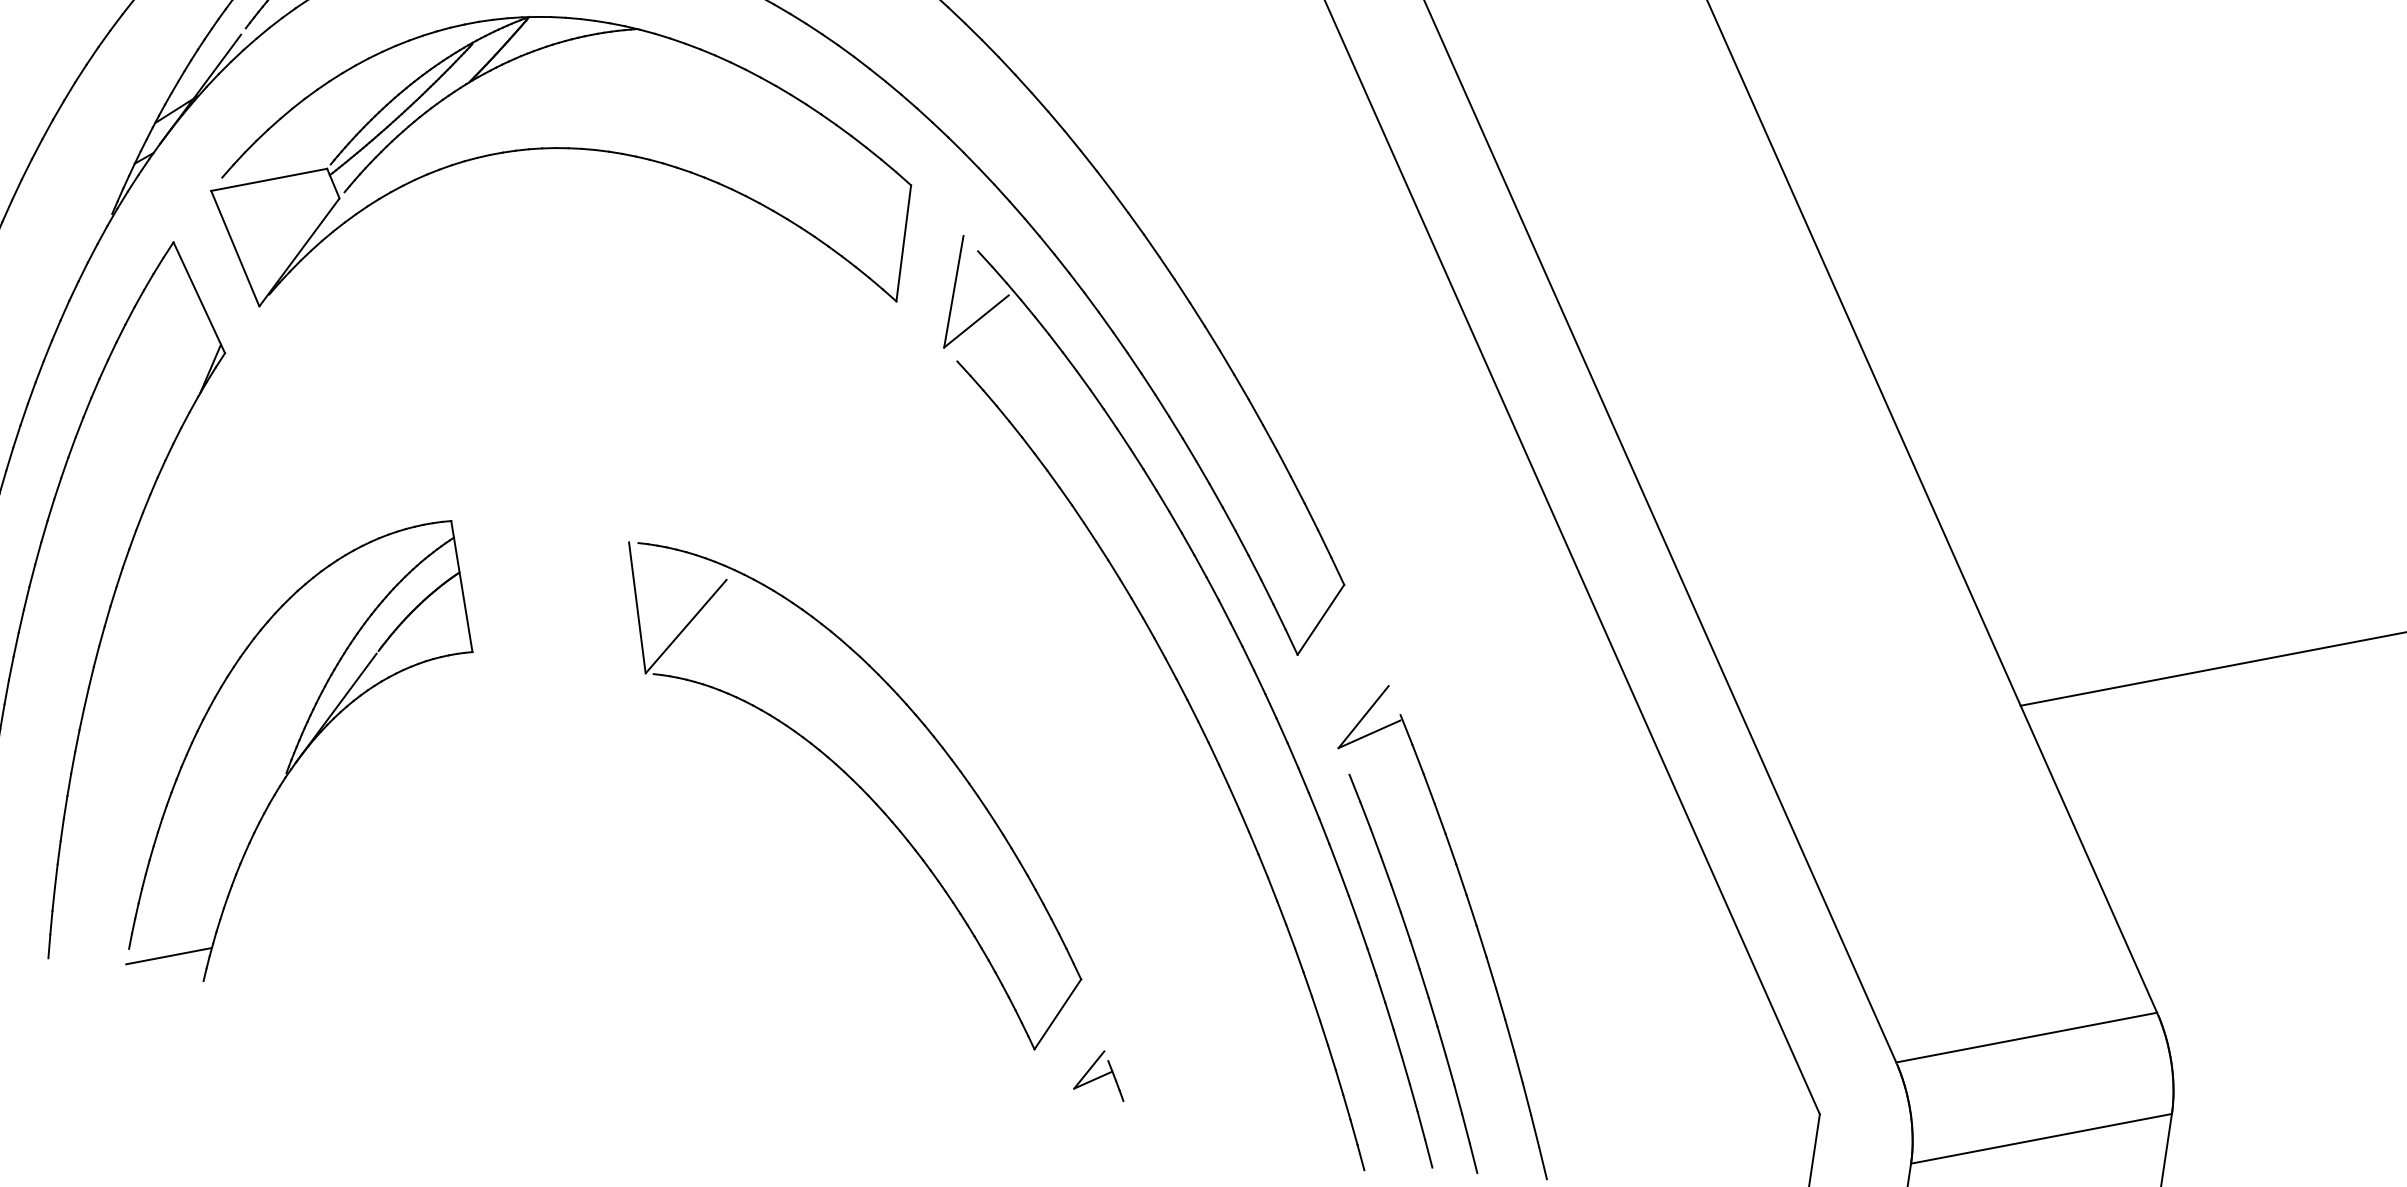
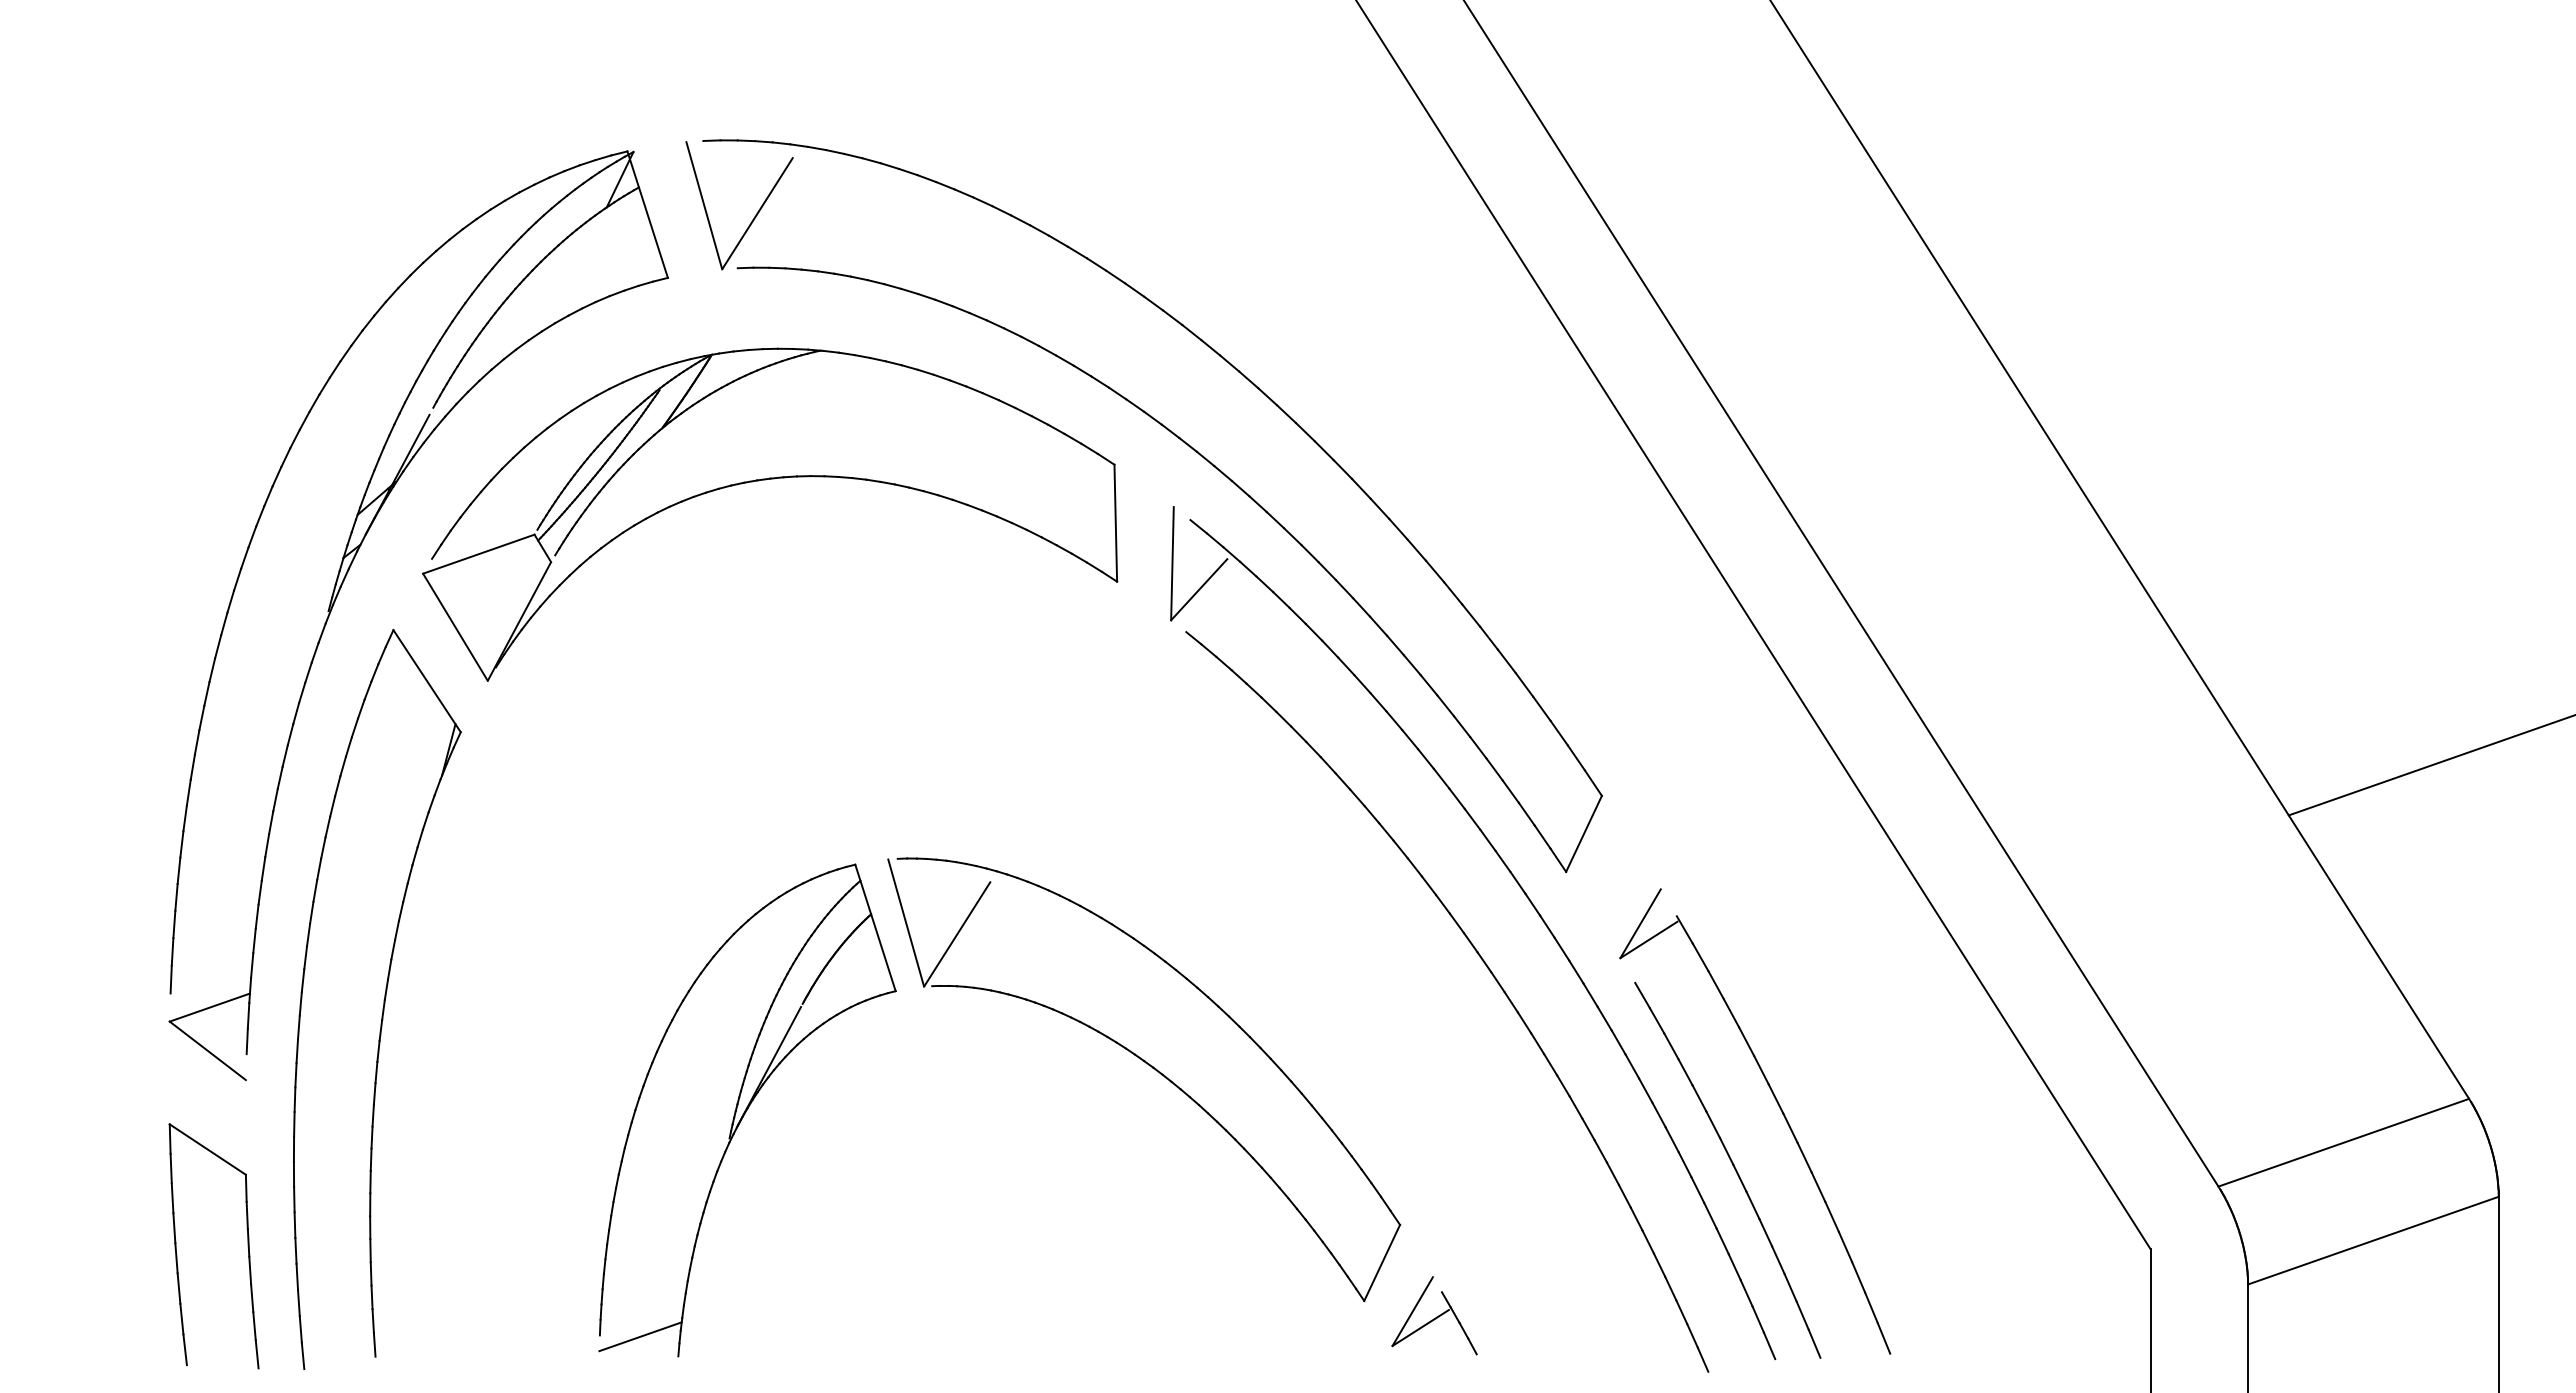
part: (308, 748) -> (747, 1110), moved
part: (1101, 1074) -> (1434, 1315), size x1.67

